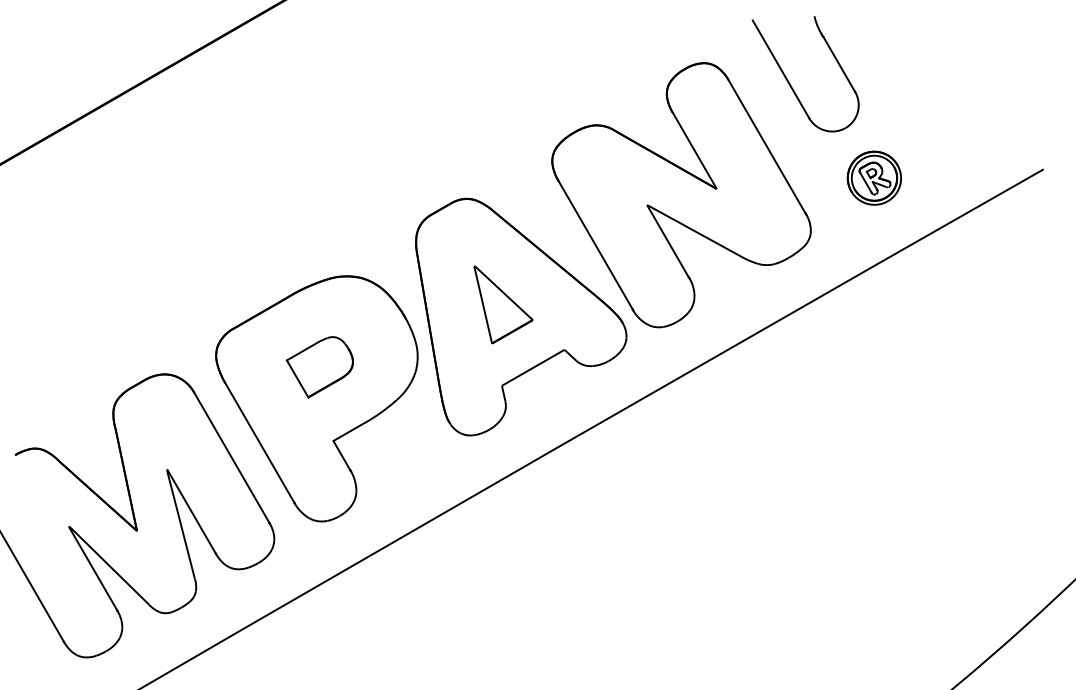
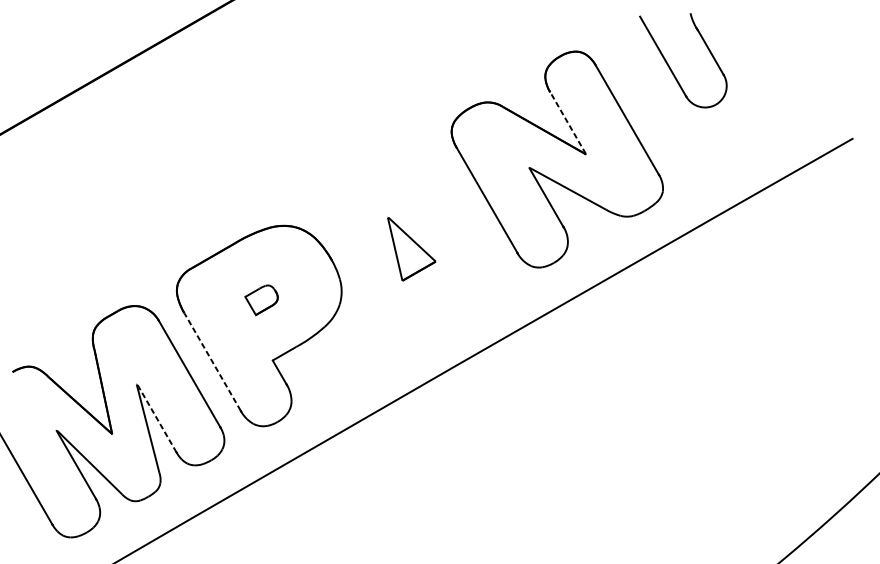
part: (789, 81) -> (670, 66), moved
line: (694, 150) -> (567, 122), solid -> dashed
part: (873, 177) -> (714, 145), removed
part: (521, 316) -> (426, 258), removed
part: (319, 367) -> (261, 300), size x0.6
line: (259, 442) -> (212, 361), solid -> dashed
line: (191, 511) -> (156, 418), solid -> dashed

